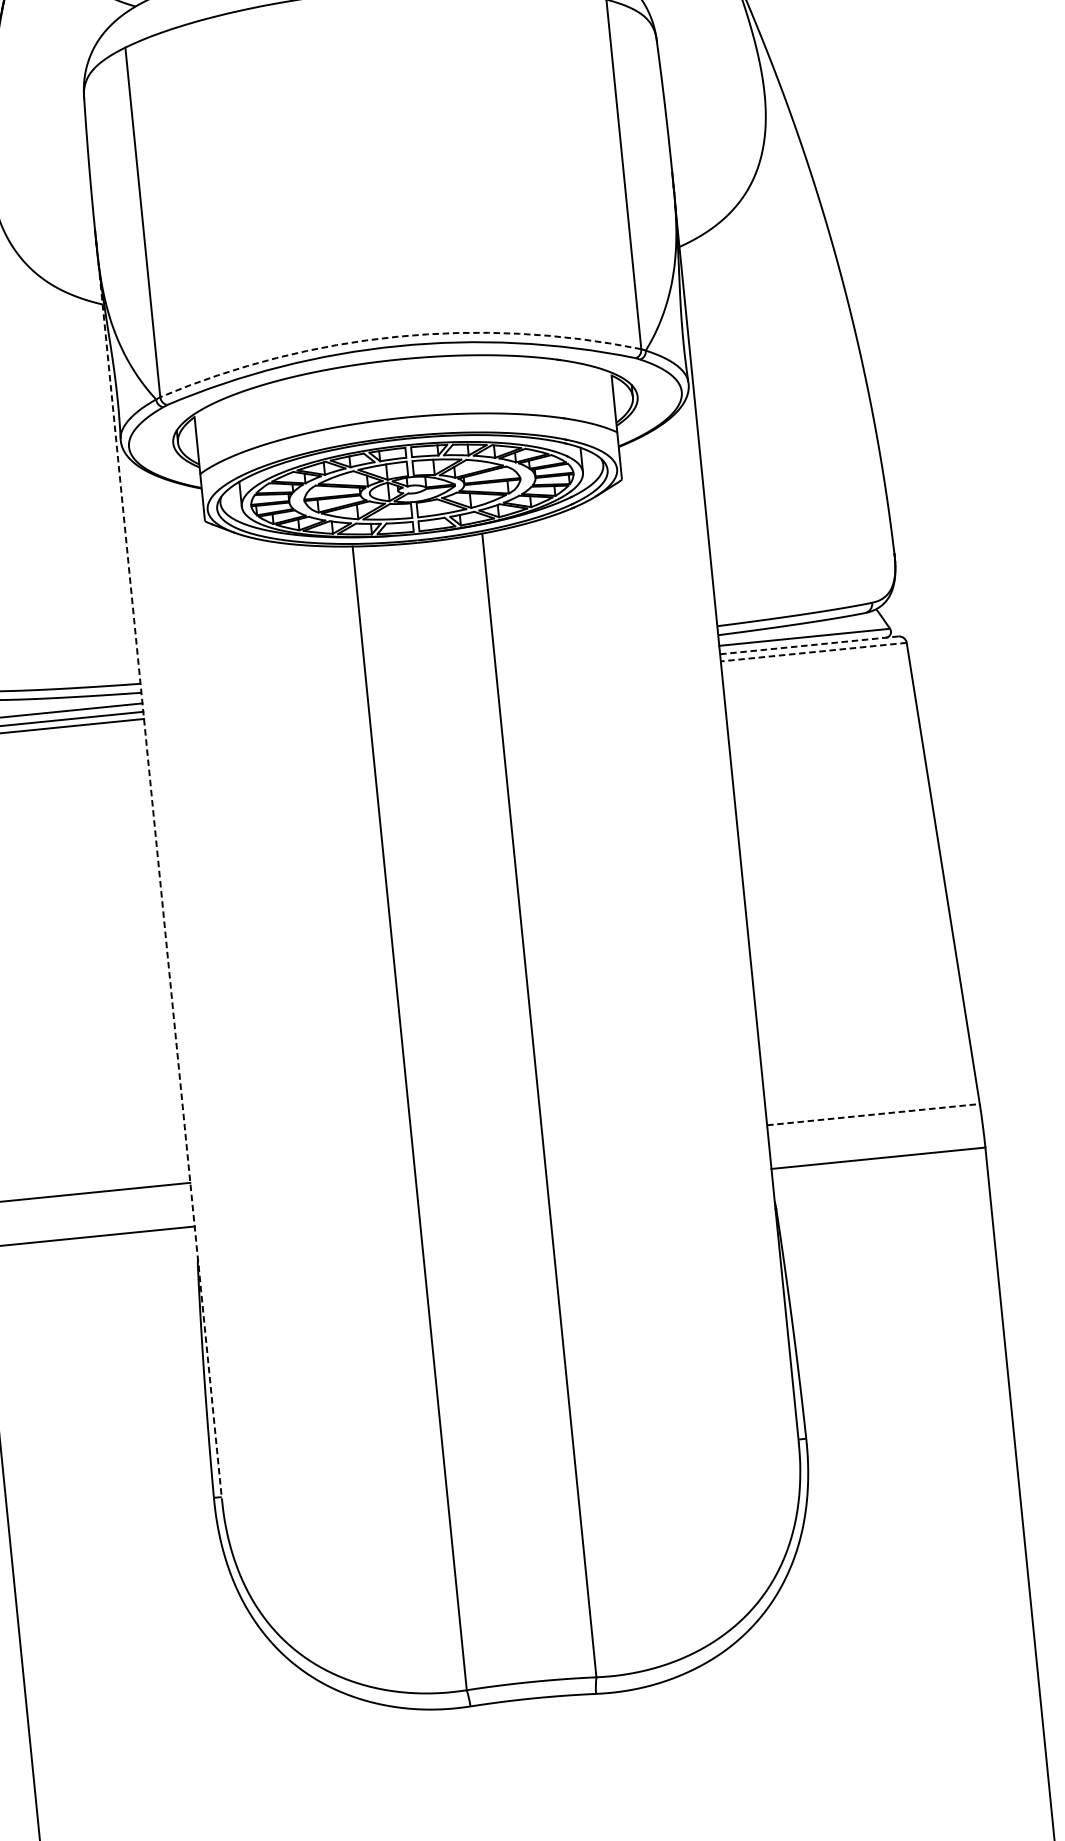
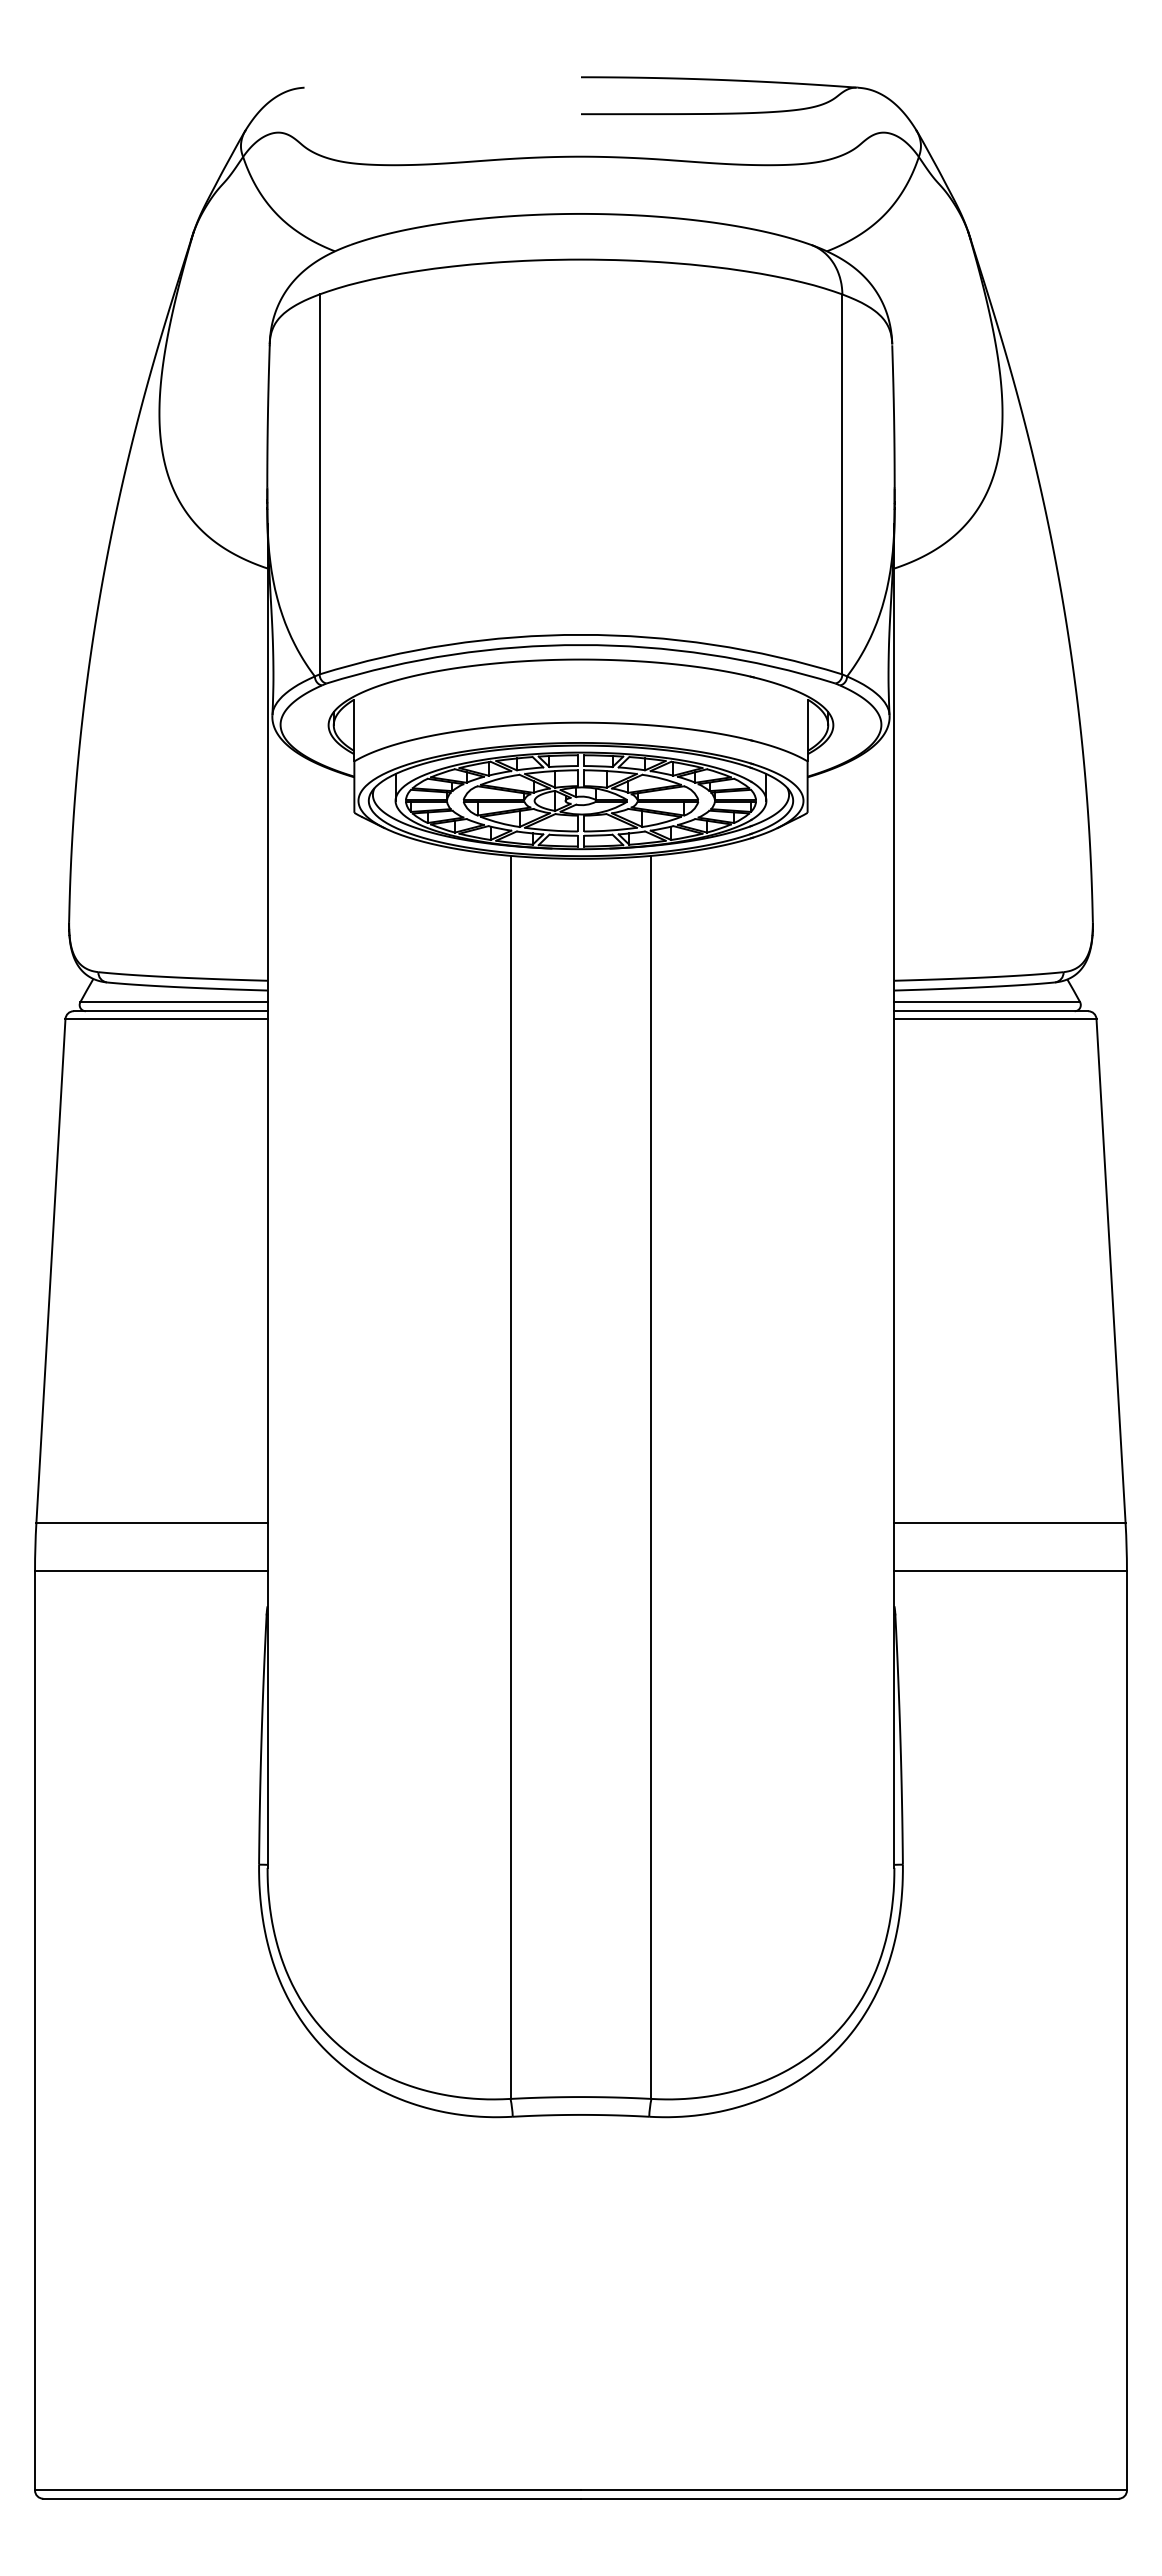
arc: (397, 336) -> (581, 634), dashed -> solid
line: (809, 645) -> (991, 1011), dashed -> solid
line: (812, 652) -> (994, 1019), dashed -> solid
line: (160, 882) -> (267, 1196), dashed -> solid
line: (873, 1114) -> (1010, 1523), dashed -> solid

